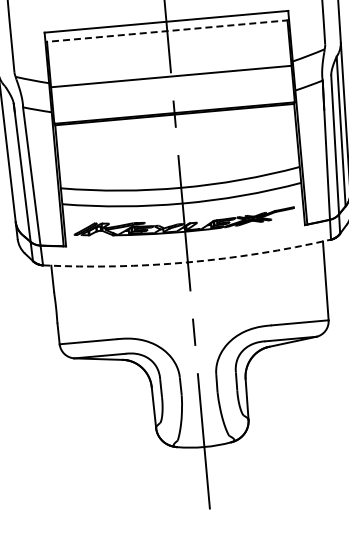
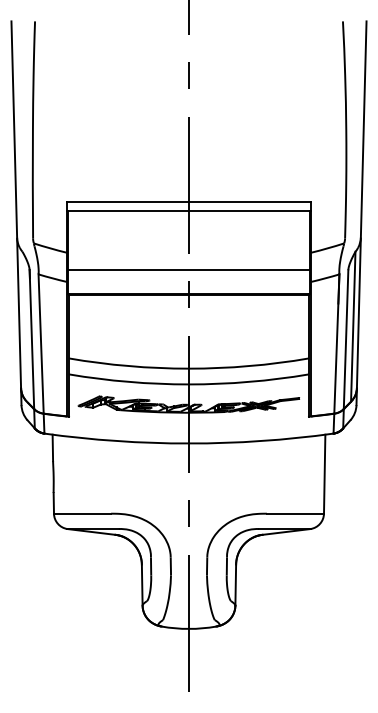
line: (166, 31) -> (188, 211), dashed -> solid
line: (170, 76) -> (188, 269), moved
arc: (187, 262) -> (188, 443), dashed -> solid

